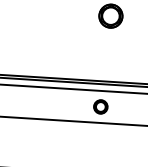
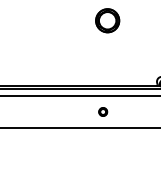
part: (100, 106) -> (102, 111), size x0.6

